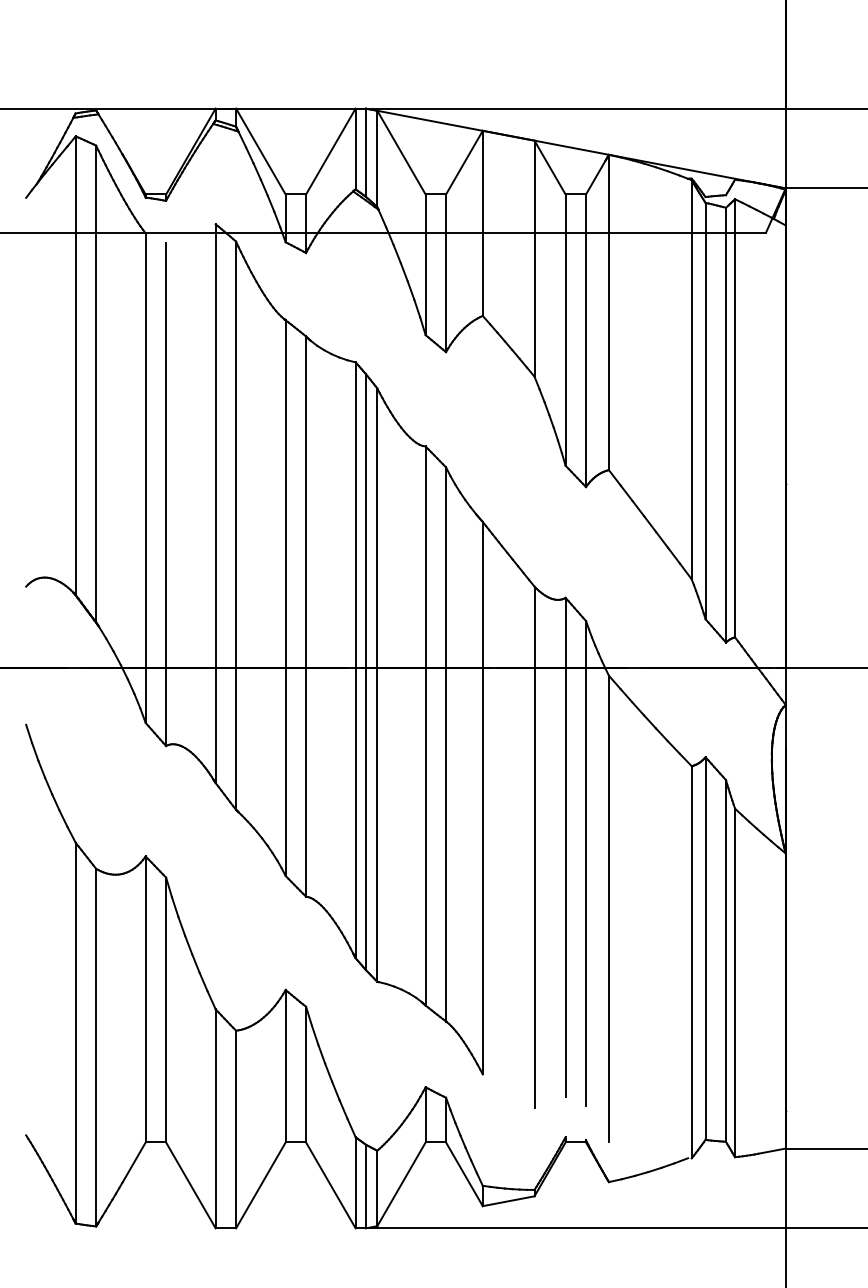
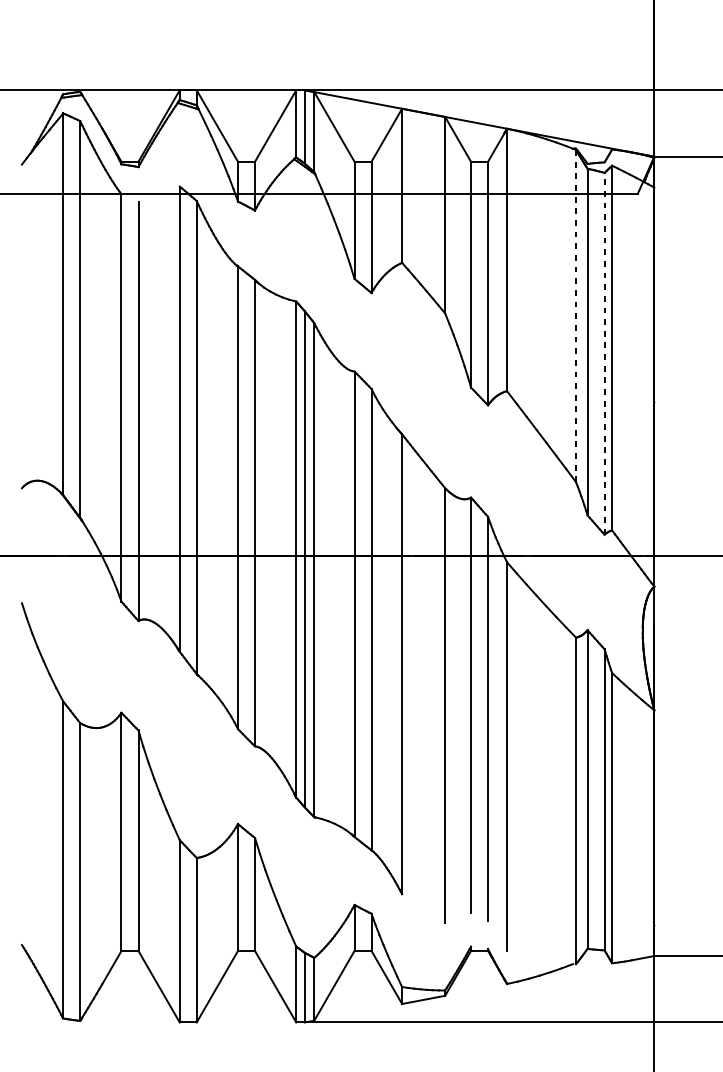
line: (691, 379) -> (575, 315), solid -> dashed
line: (726, 424) -> (605, 353), solid -> dashed

